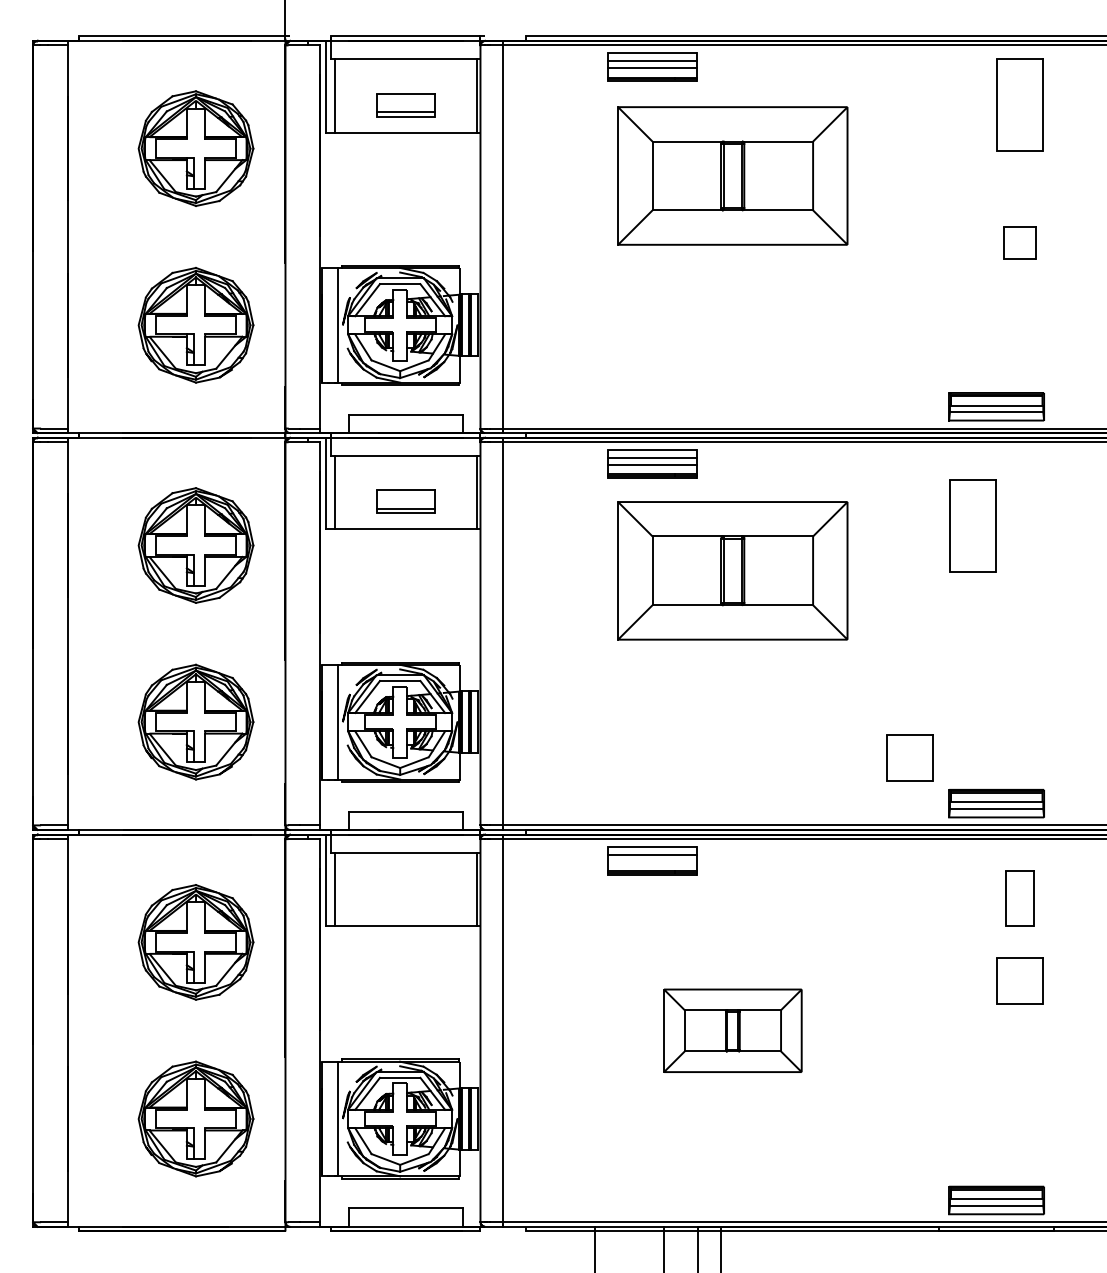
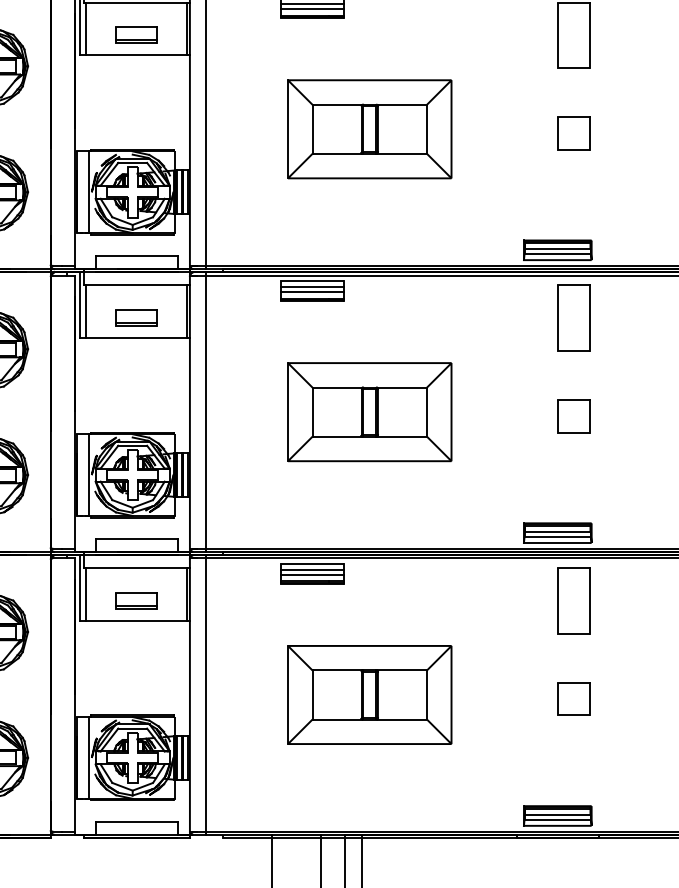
part: (732, 175) -> (369, 128), moved
part: (1019, 242) -> (574, 133), size x1.43
part: (972, 525) -> (574, 317), moved
part: (732, 570) -> (369, 411), moved
part: (909, 757) -> (574, 416), moved
line: (652, 862) -> (312, 575), added
part: (405, 898) -> (136, 600), added
part: (1019, 898) -> (574, 600), size x1.67
part: (1019, 980) -> (574, 698), moved
part: (732, 1030) -> (369, 694), size x1.67

